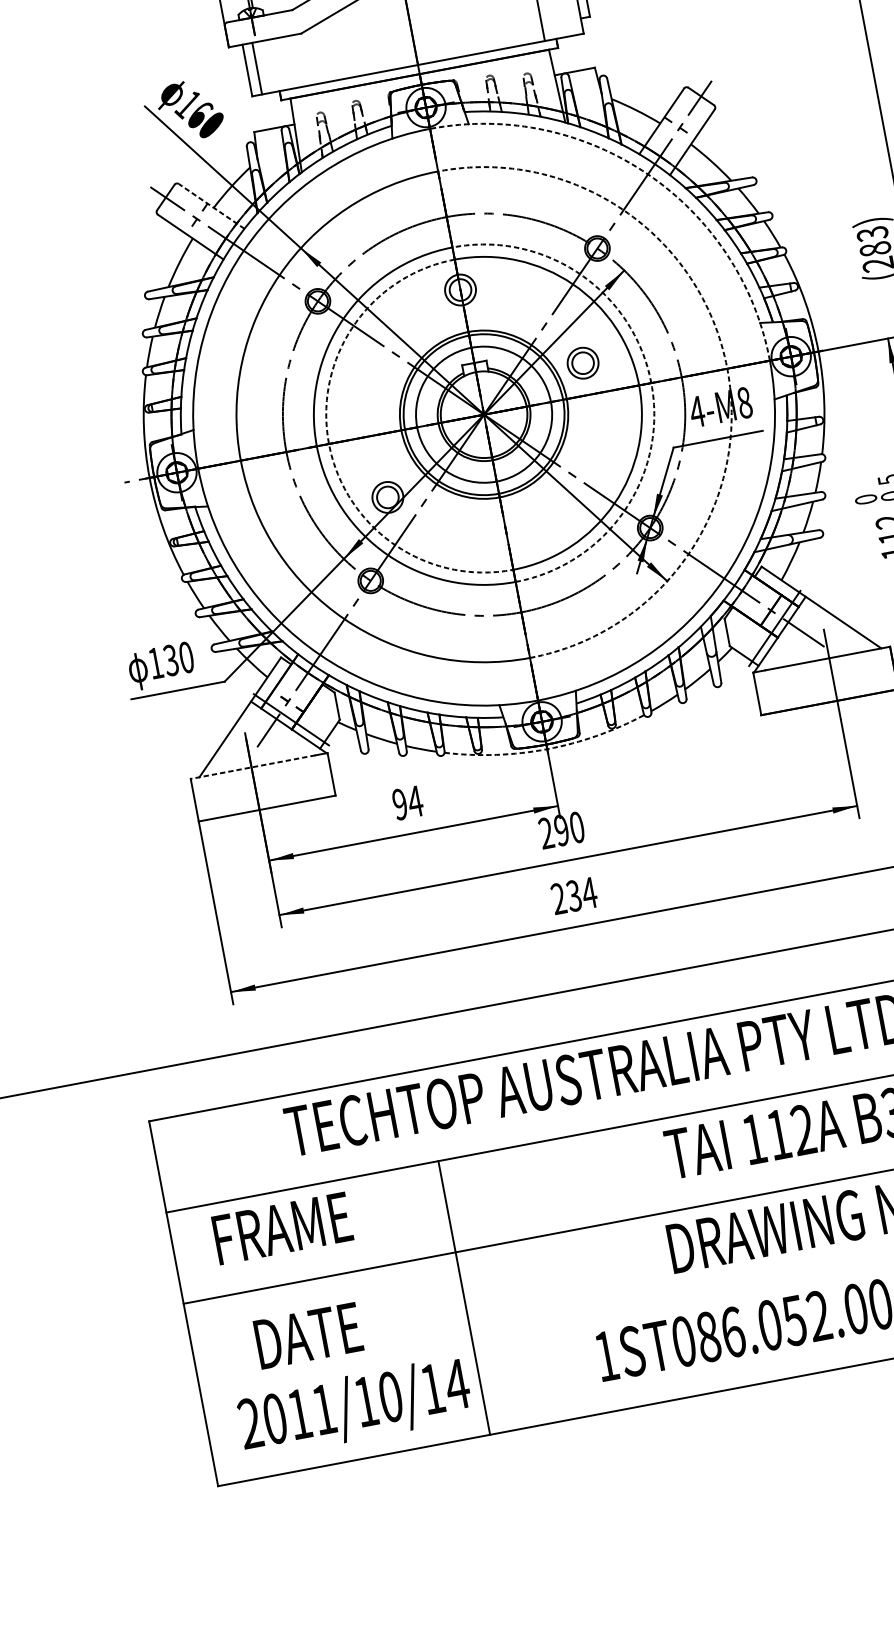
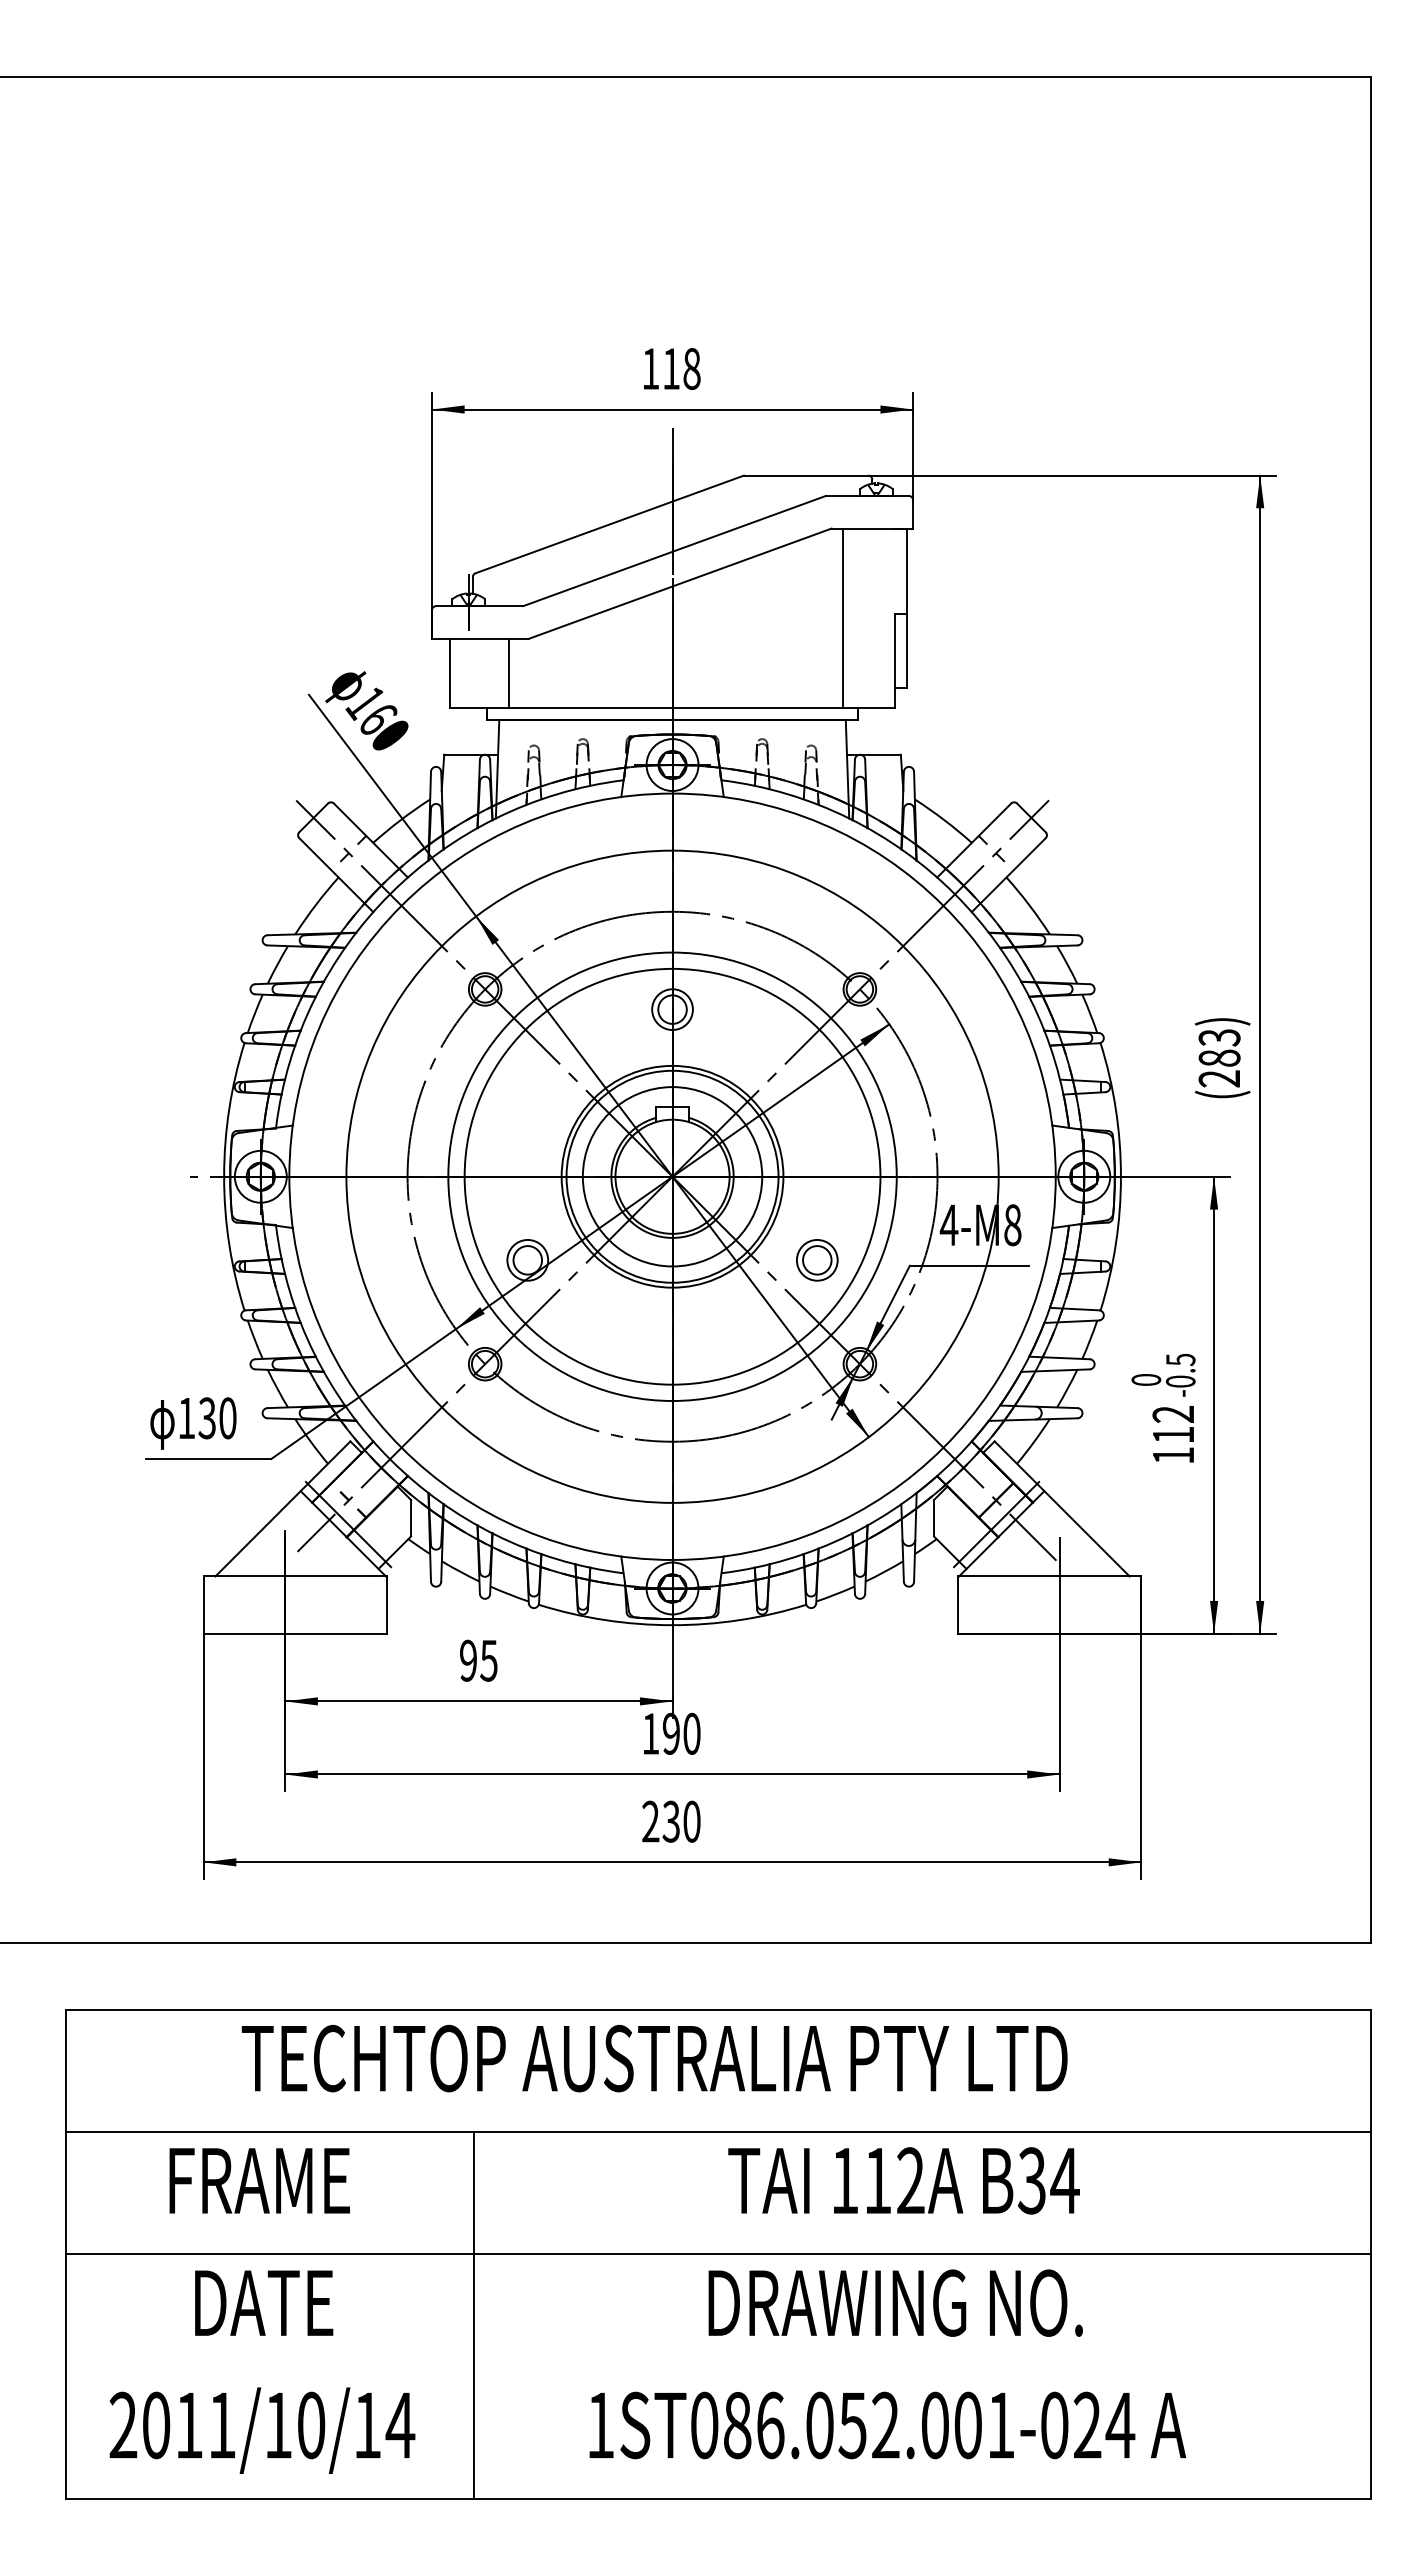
line: (257, 68) -> (509, 672), moved
arc: (647, 174) -> (943, 905), dashed -> solid
line: (211, 206) -> (370, 840), dashed -> solid
part: (583, 363) -> (817, 1260), moved
arc: (727, 368) -> (998, 1176), dashed -> solid
arc: (651, 382) -> (896, 1176), dashed -> solid
arc: (328, 443) -> (464, 1176), dashed -> solid
arc: (547, 749) -> (672, 1625), dashed -> solid
line: (253, 767) -> (287, 1576), dashed -> solid
text: (414, 801) -> (488, 1660), 94 -> 95
text: (546, 833) -> (650, 1733), 290 -> 190
text: (589, 892) -> (691, 1821), 234 -> 230
text: (282, 1228) -> (259, 2180), moved
line: (463, 1297) -> (473, 2314), moved
text: (308, 1335) -> (264, 2302), moved

